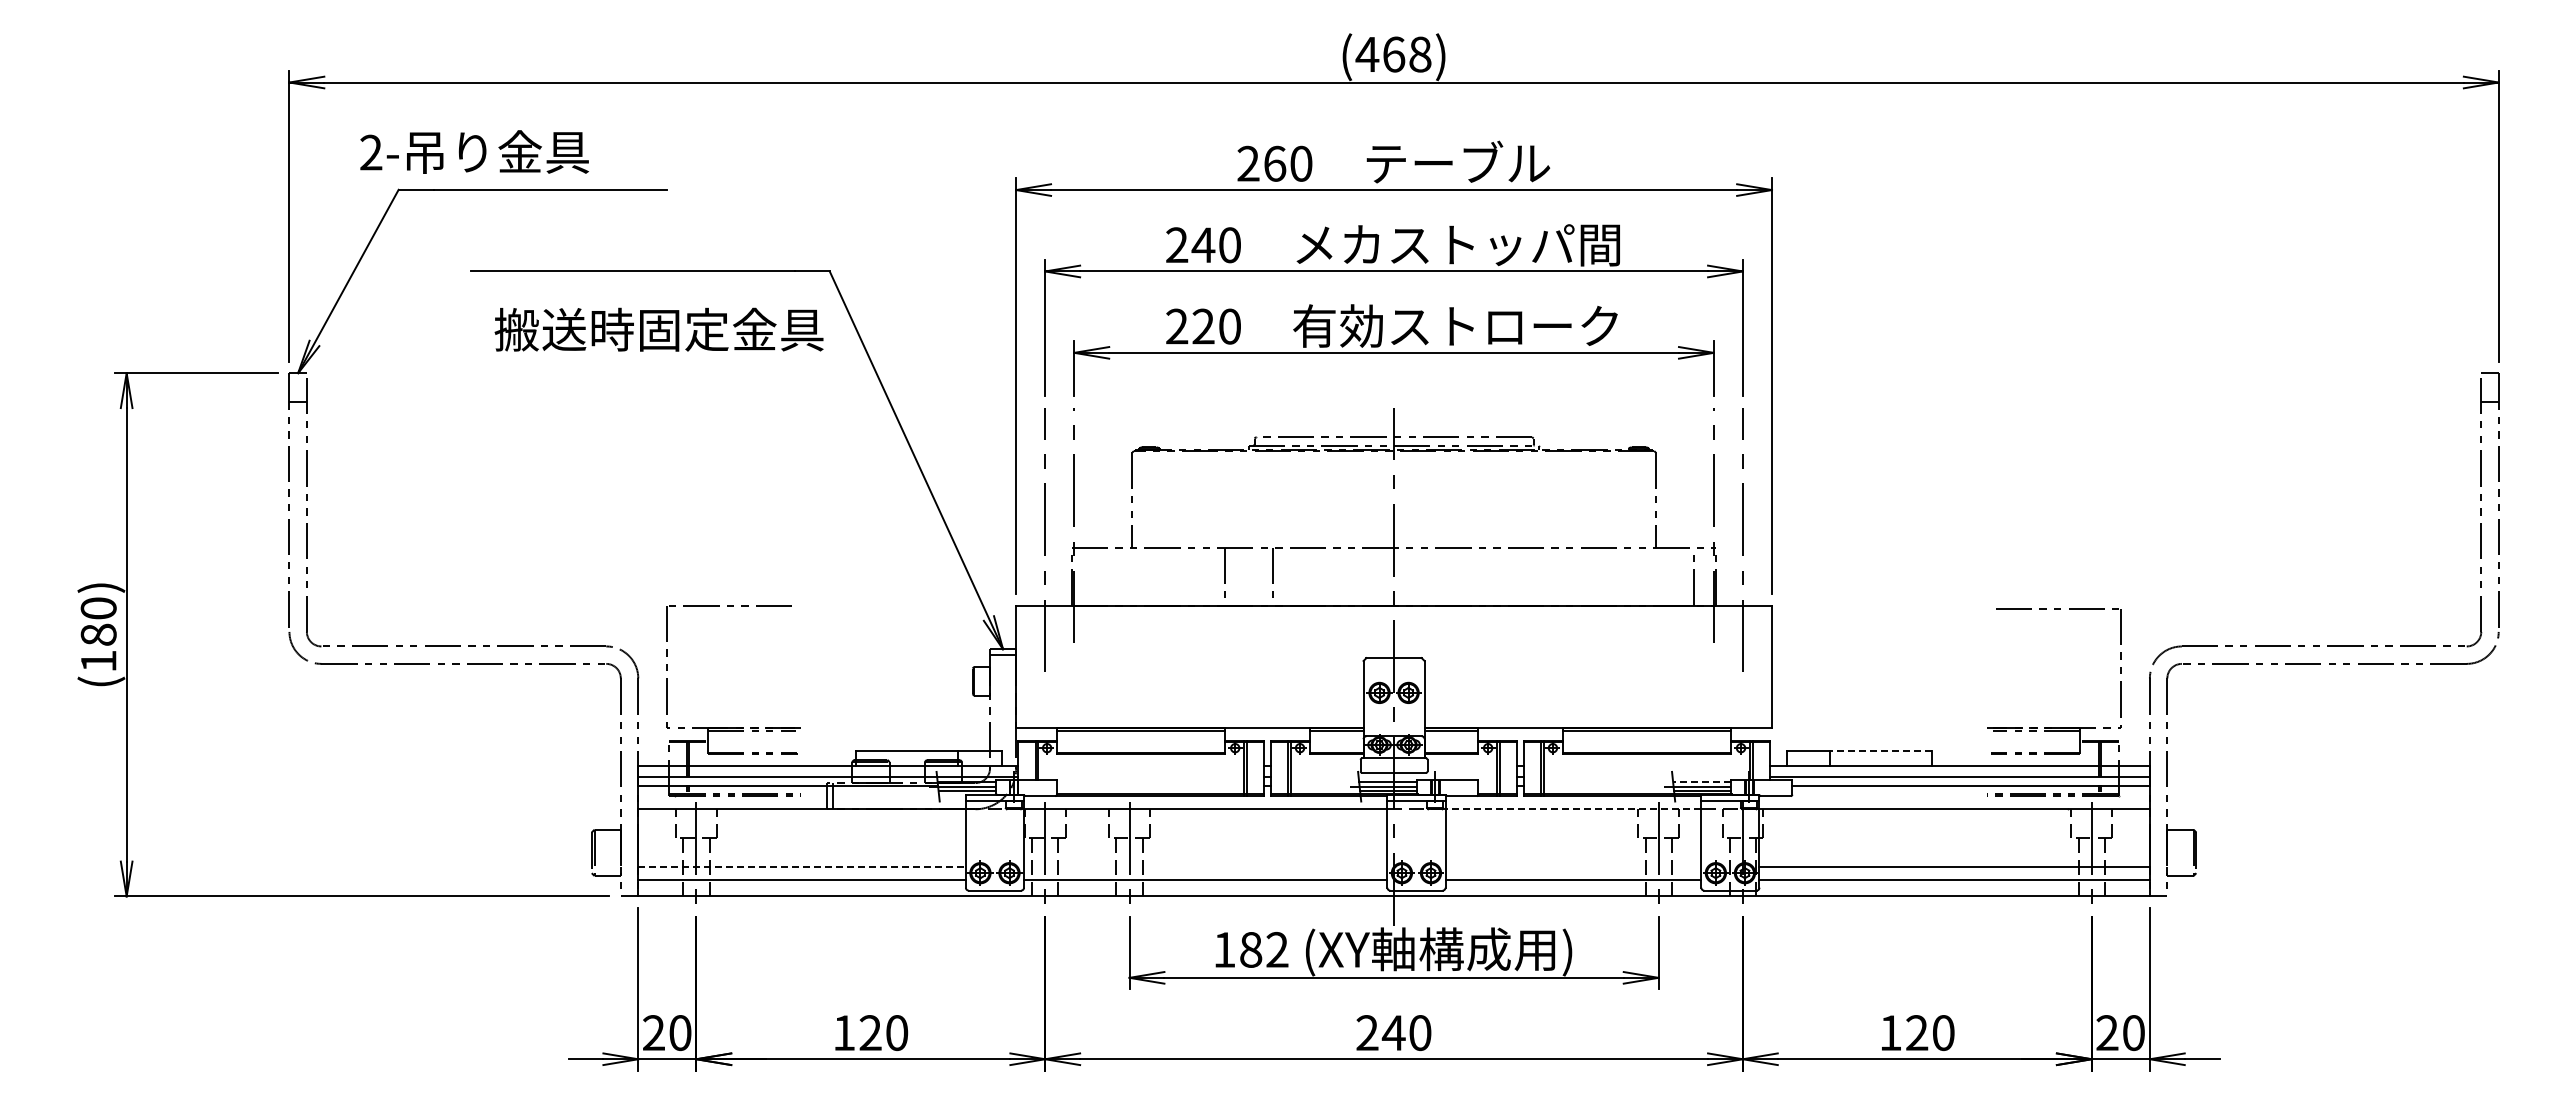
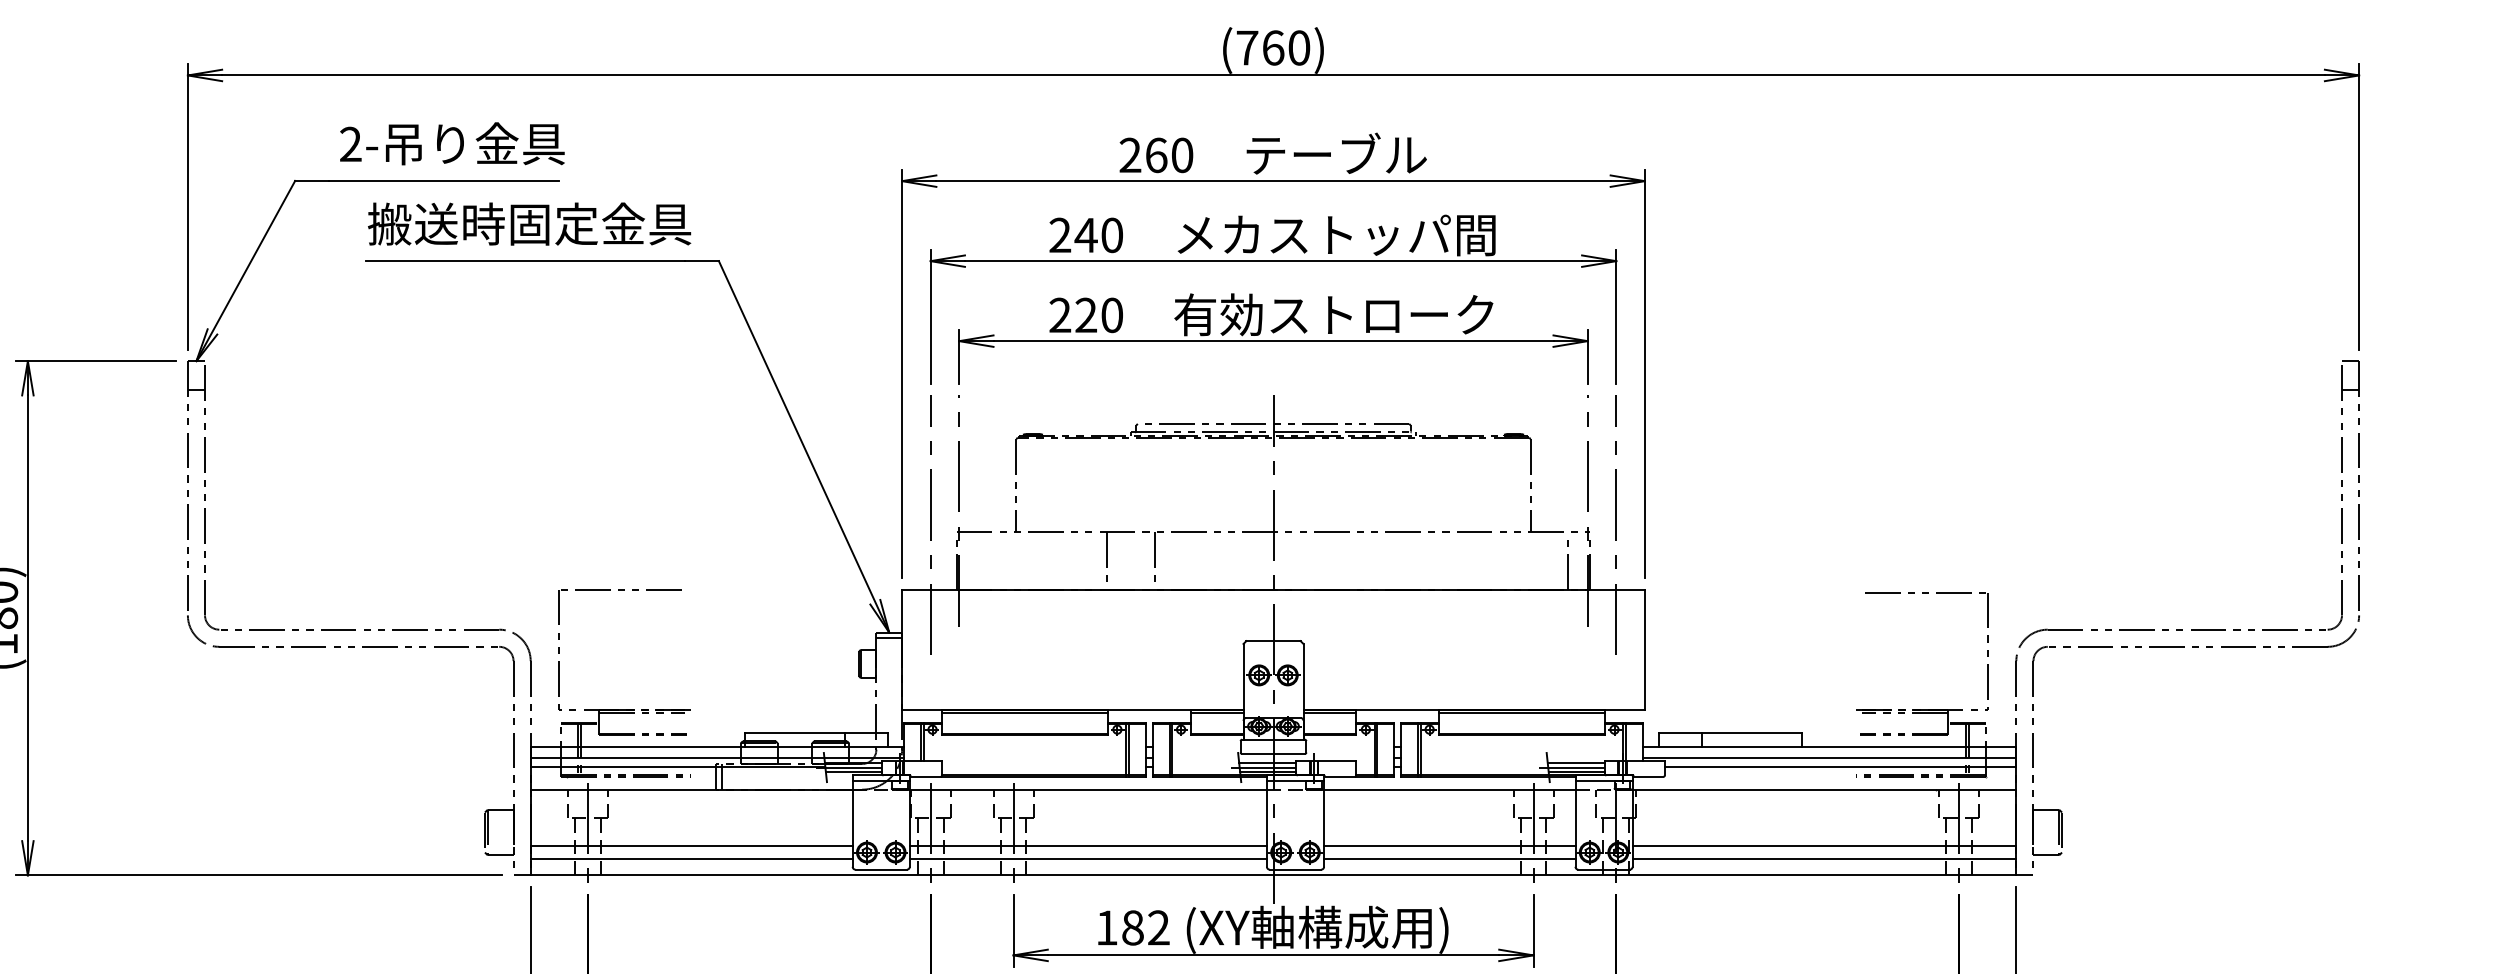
text: (1393, 54) -> (1272, 47), (468) -> (760)
text: (474, 151) -> (452, 143), moved
text: (658, 329) -> (528, 223), moved
line: (1880, 751) -> (1751, 732), dashed -> solid
line: (1701, 782) -> (1575, 763), dashed -> solid
line: (1573, 809) -> (1449, 789), dashed -> solid
line: (802, 866) -> (692, 845), dashed -> solid
line: (1205, 866) -> (1088, 845), added
line: (1573, 866) -> (1449, 845), added

